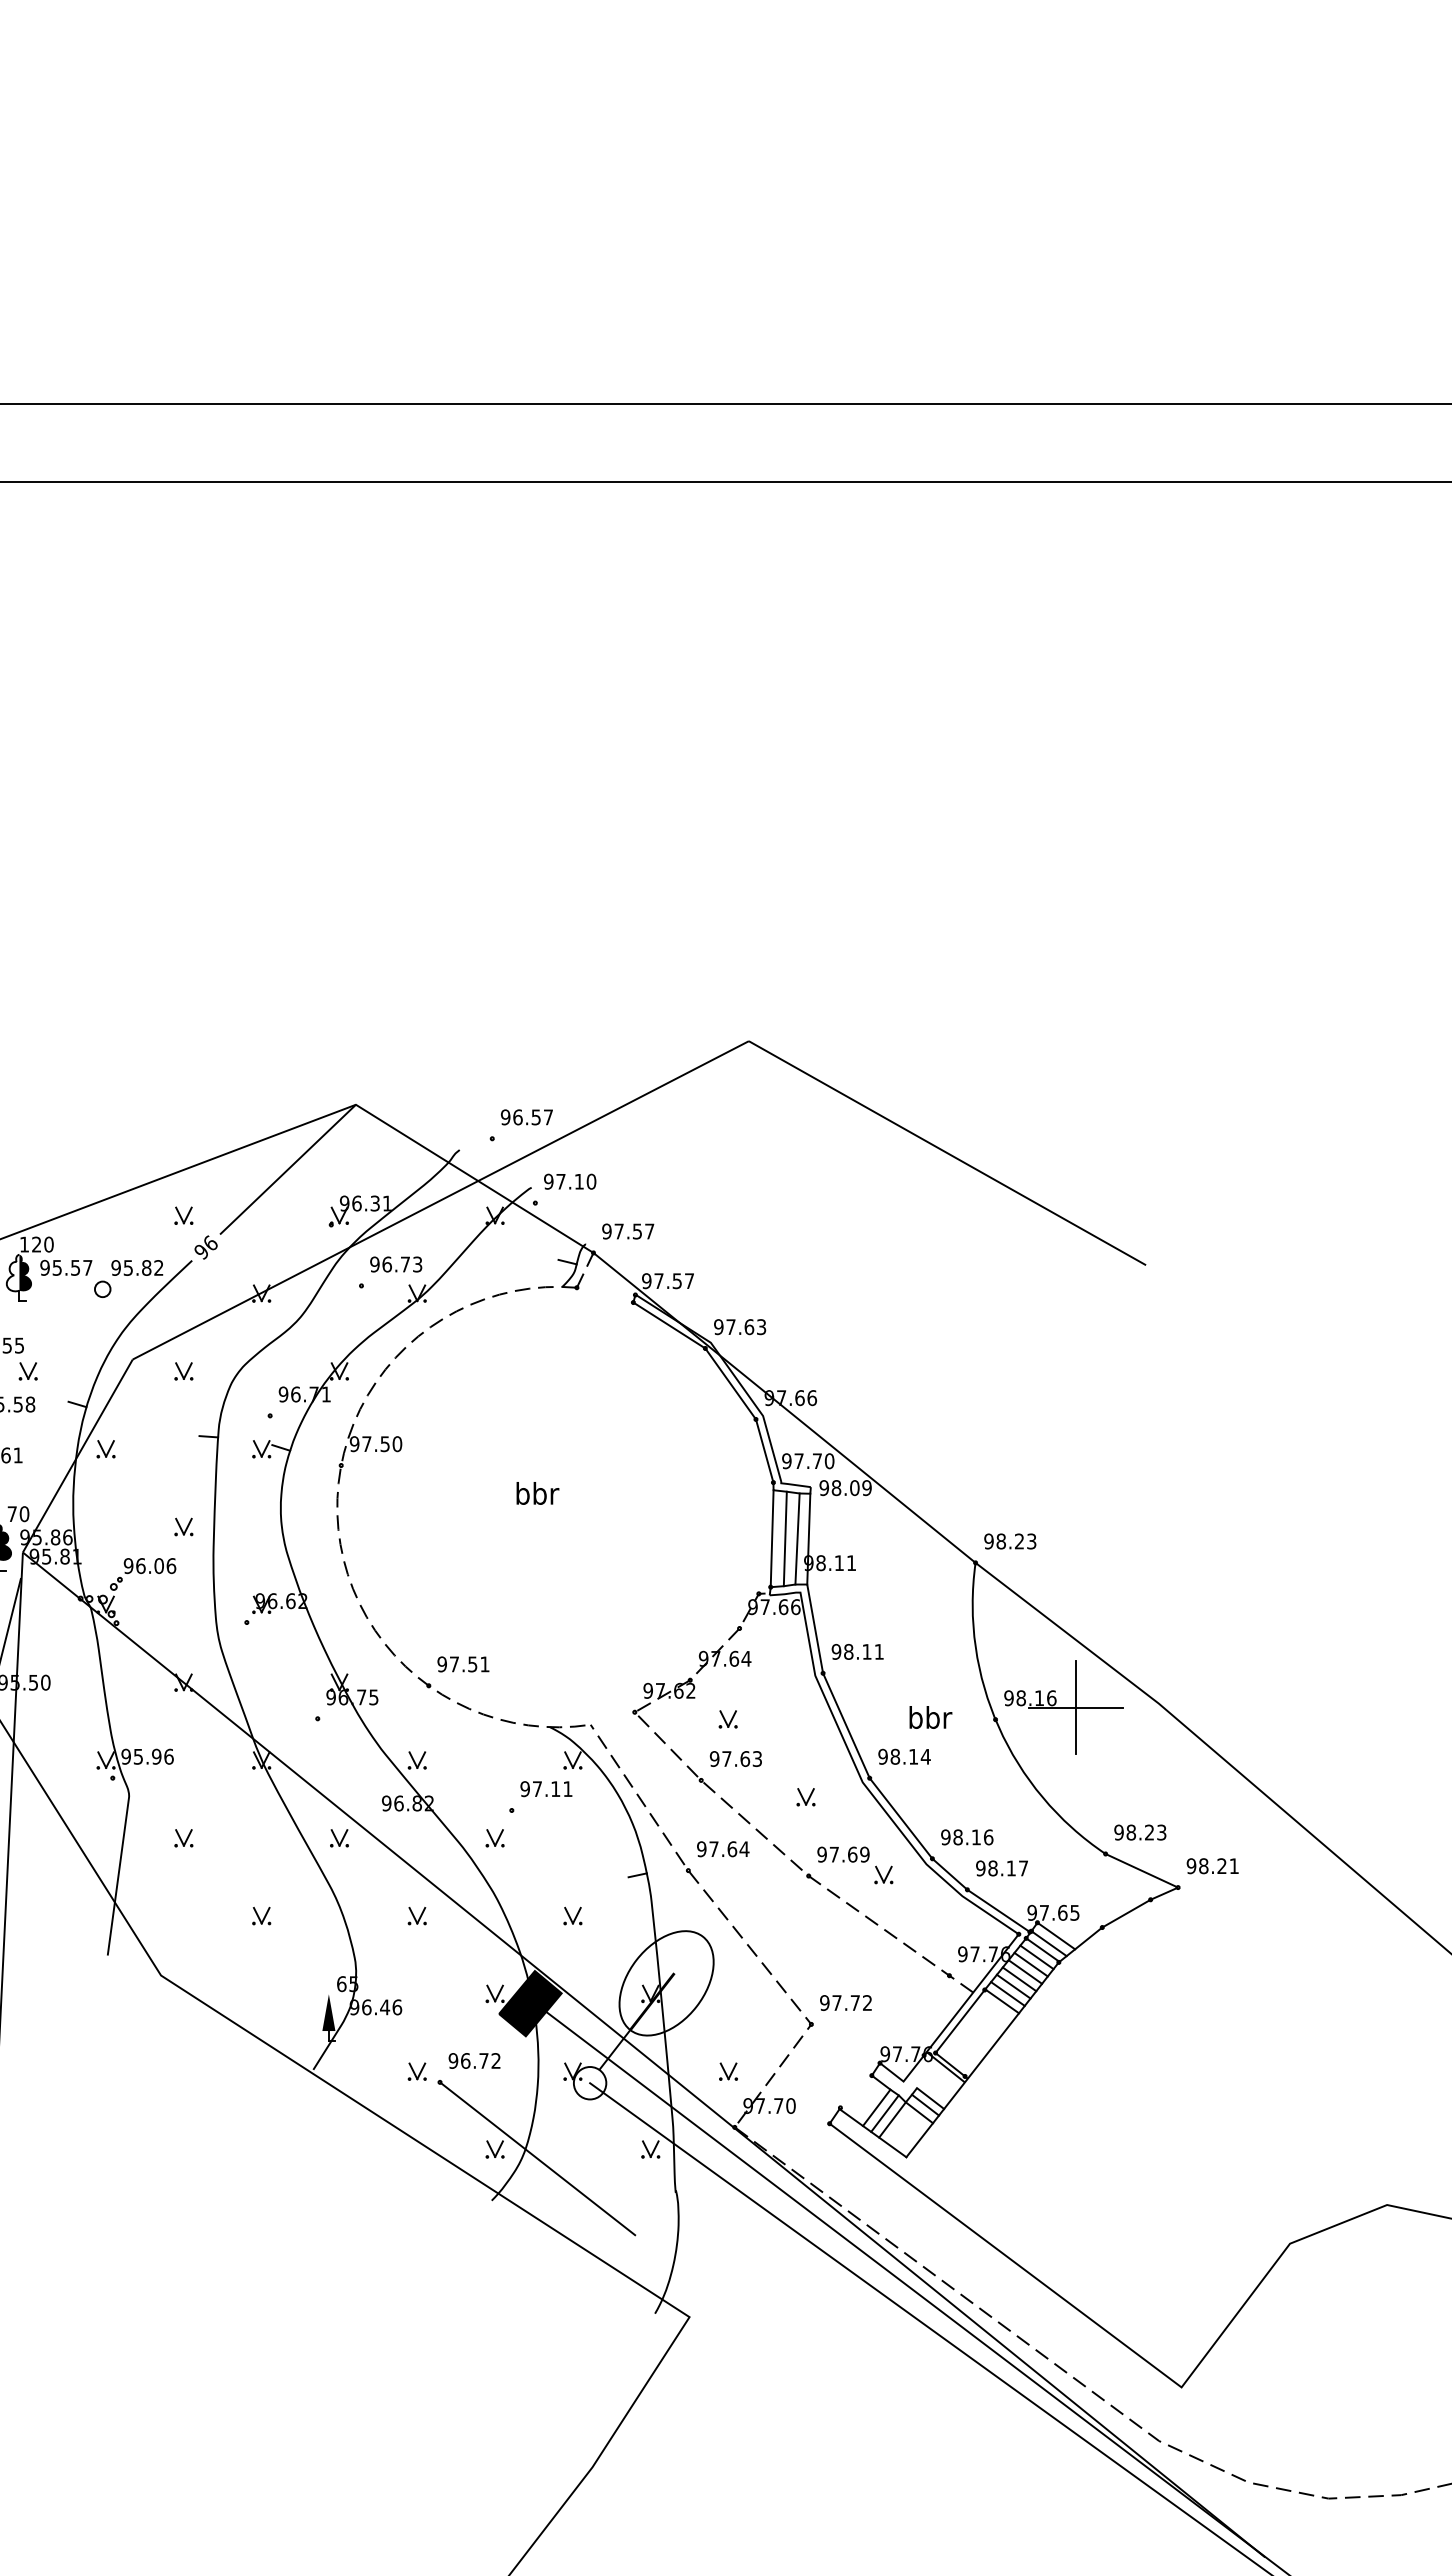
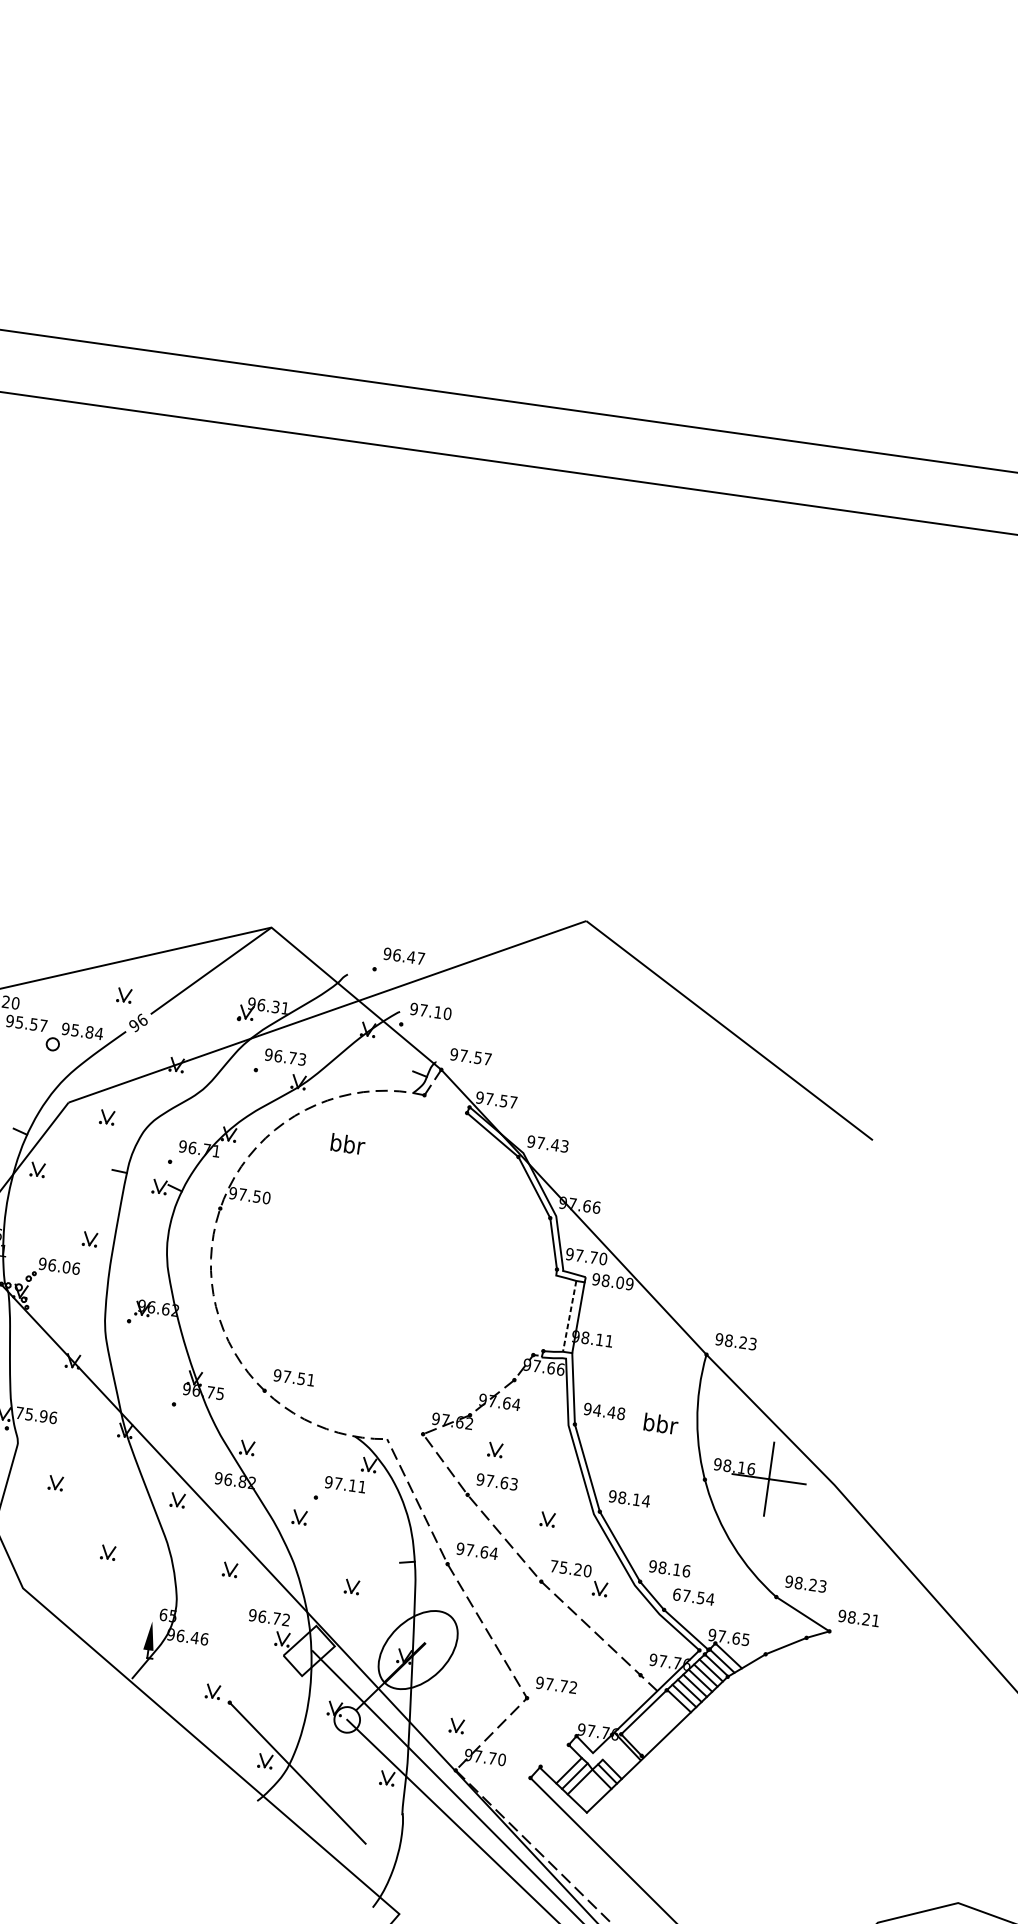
text: (536, 1117) -> (411, 957), 96.57 -> 96.47
text: (158, 1267) -> (98, 1033), 95.82 -> 95.84
text: (749, 1327) -> (555, 1145), 97.63 -> 97.43
text: (537, 1493) -> (347, 1144), moved
line: (771, 1538) -> (549, 1313), removed
line: (784, 1538) -> (559, 1314), removed
line: (797, 1539) -> (569, 1316), solid -> dashed
text: (863, 1651) -> (608, 1411), 98.11 -> 94.48
text: (930, 1717) -> (660, 1423), moved
text: (125, 1756) -> (19, 1412), 95.96 -> 75.96
text: (843, 1854) -> (570, 1568), 97.69 -> 75.20
text: (1002, 1868) -> (693, 1597), 98.17 -> 67.54
fill: (530, 2003) -> (309, 1650), removed
text: (474, 2060) -> (269, 1617), moved

